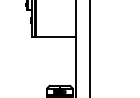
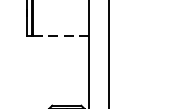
line: (55, 36) -> (60, 36), solid -> dashed

